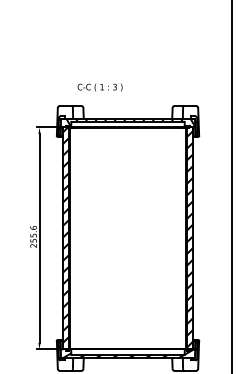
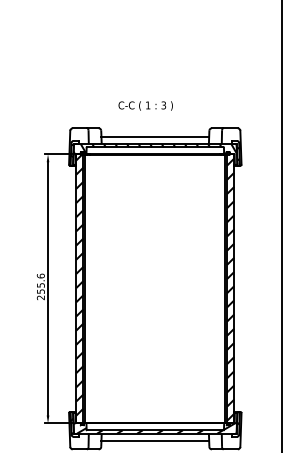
text: (99, 87) -> (145, 105), moved
line: (127, 112) -> (154, 136), added
line: (127, 363) -> (154, 440), added

